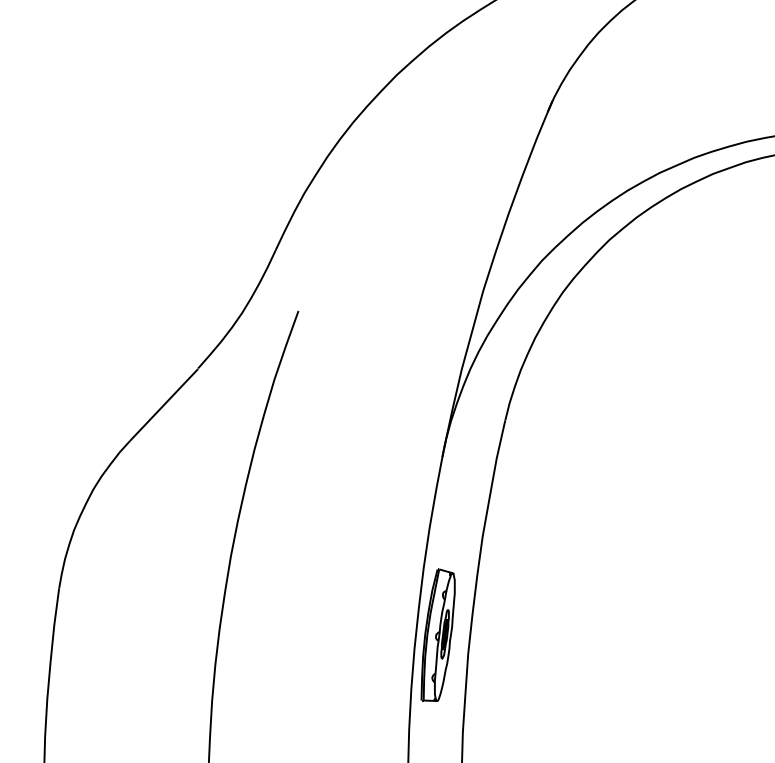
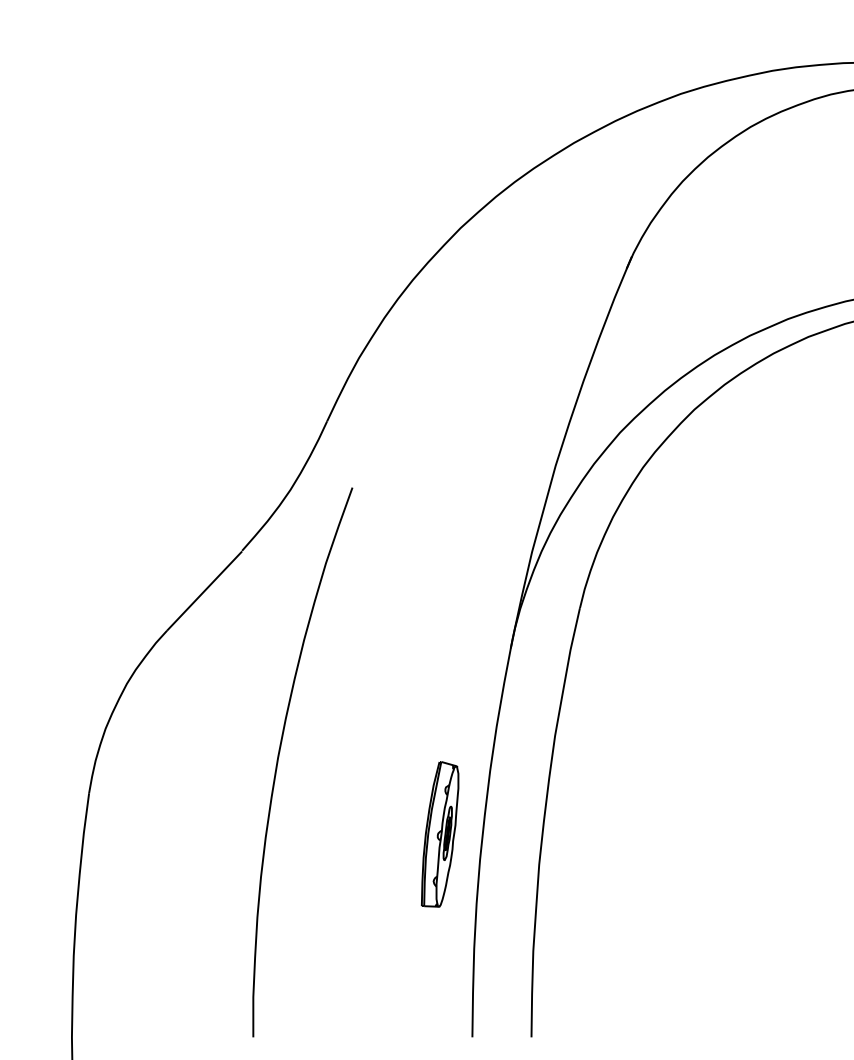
part: (438, 635) -> (440, 834), moved

